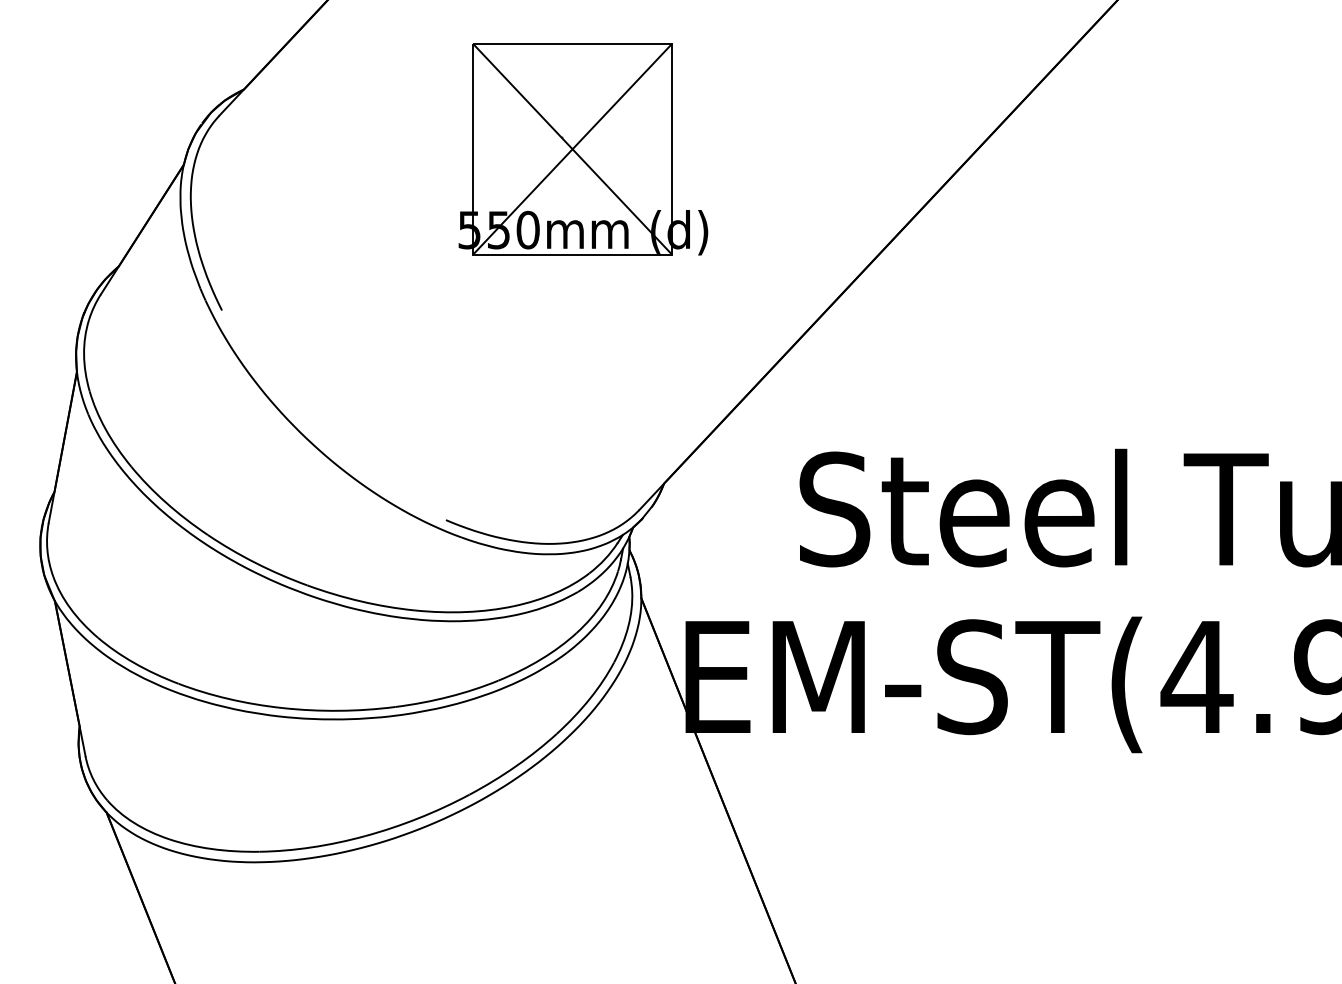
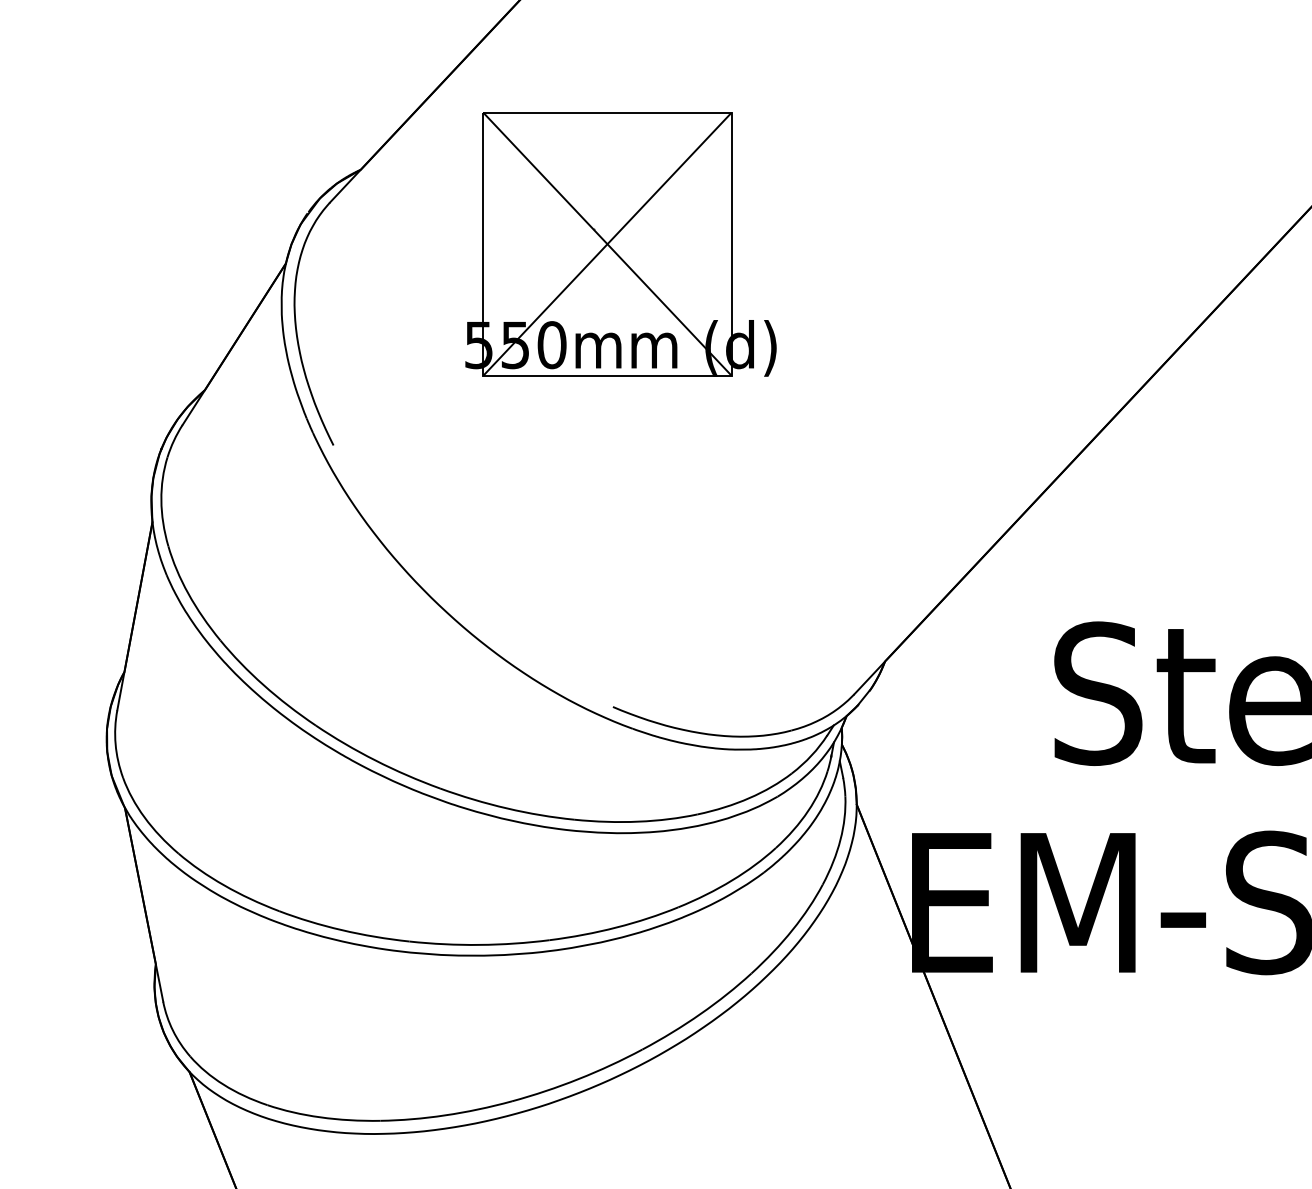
part: (583, 149) -> (621, 244), moved

